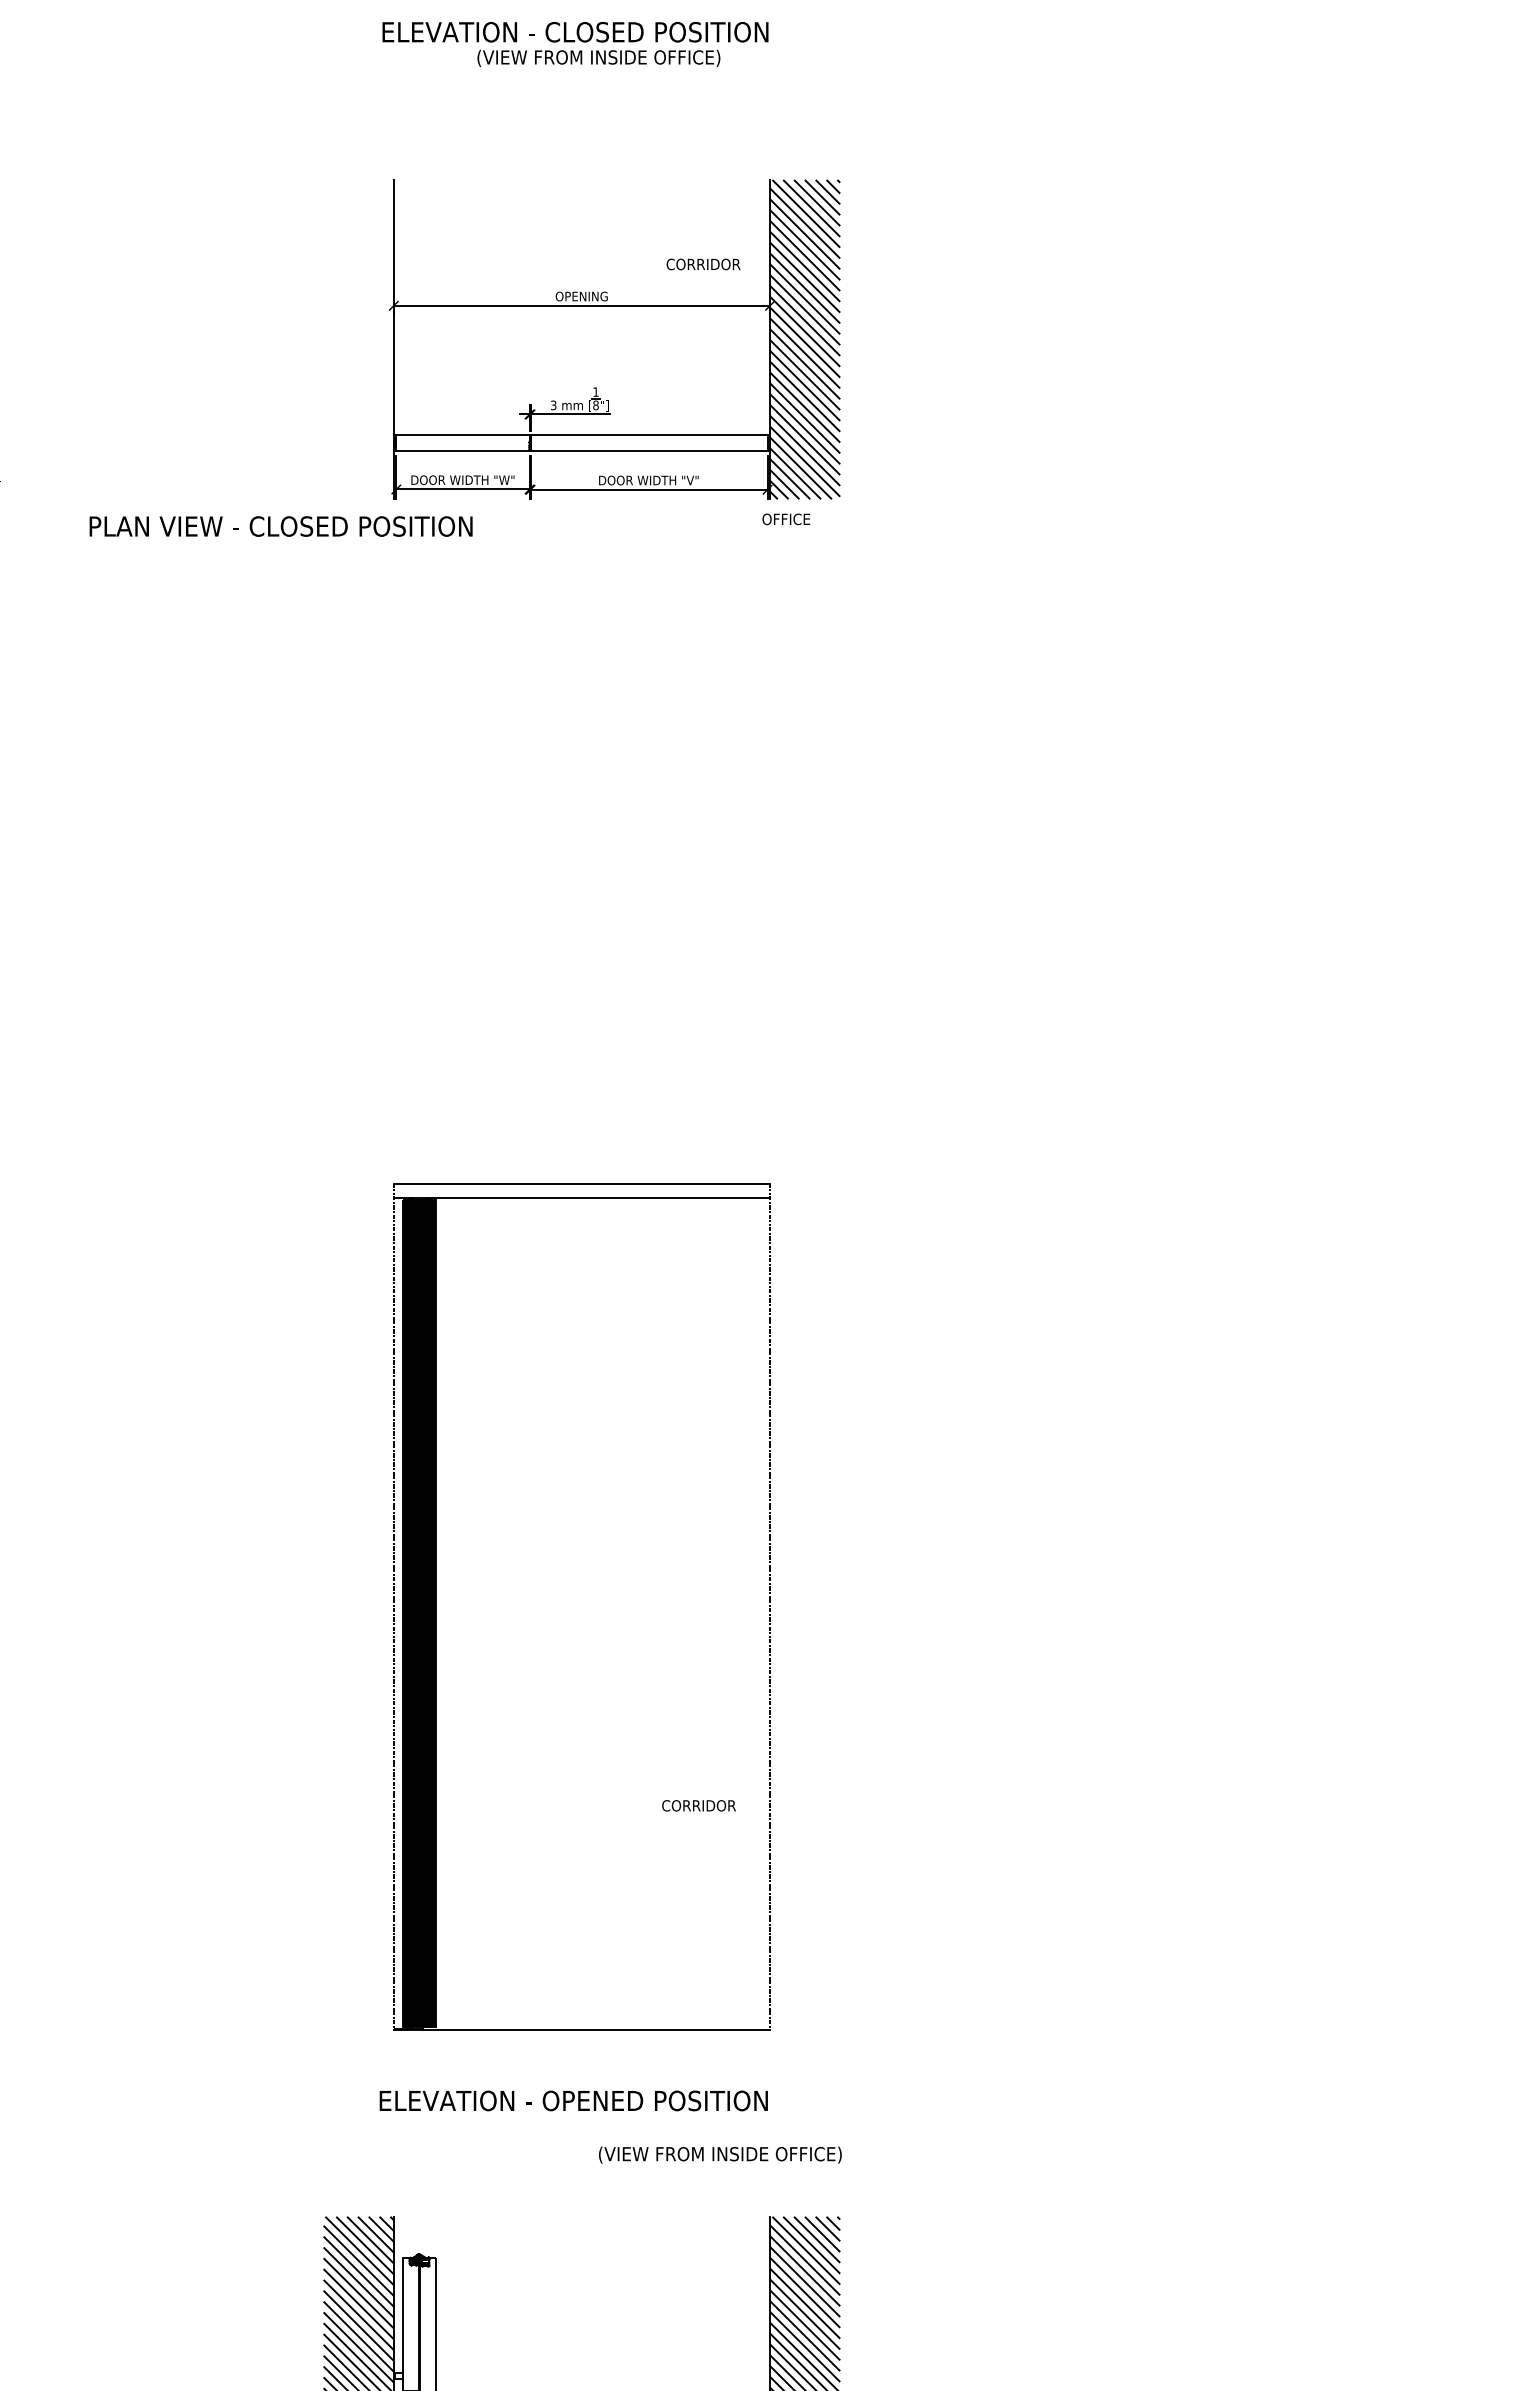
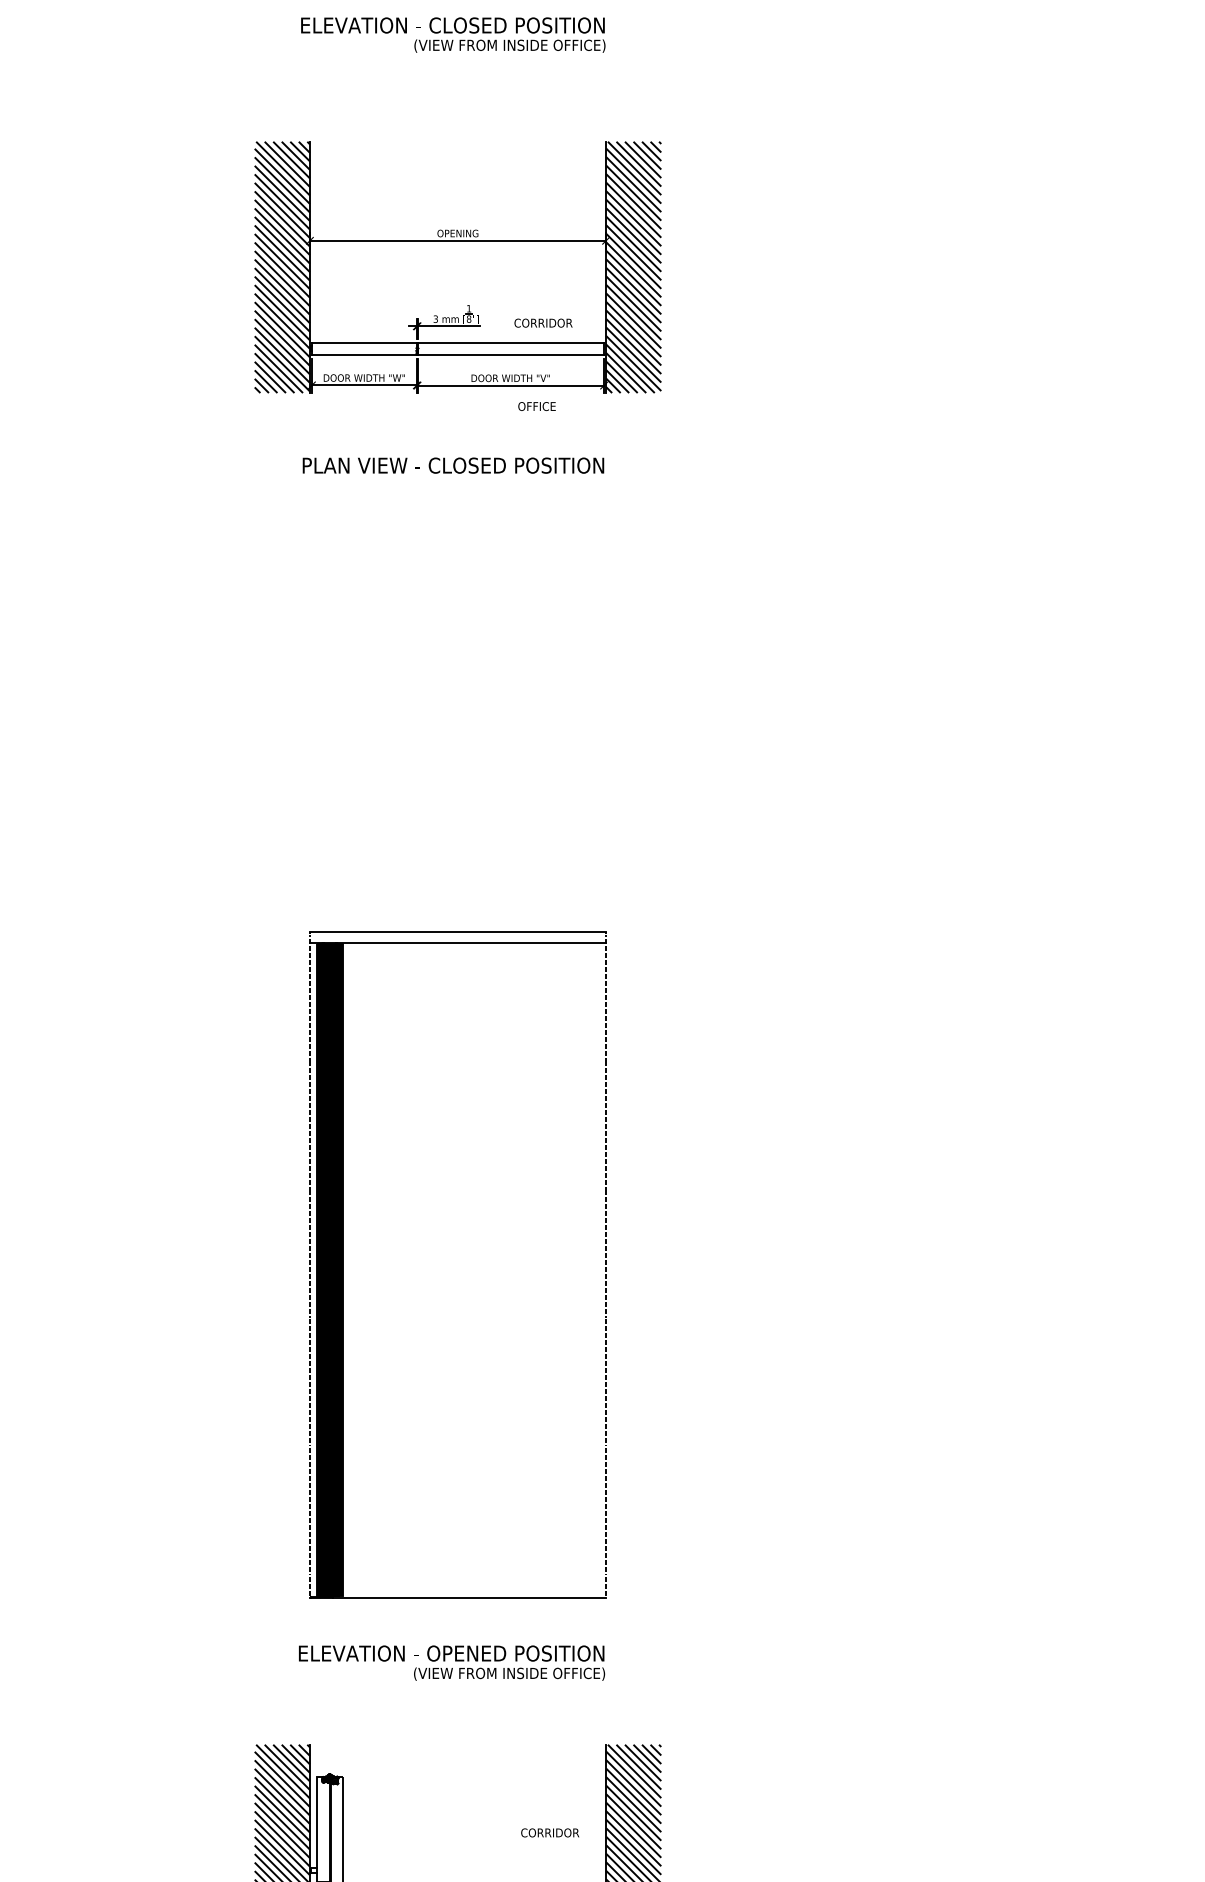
text: (598, 57) -> (509, 45), moved
text: (703, 264) -> (543, 323), moved
hatch: (358, 339) -> (282, 267), added
text: (786, 519) -> (537, 406), moved
text: (280, 526) -> (452, 465), moved
text: (698, 1805) -> (549, 1832), moved
text: (720, 2154) -> (509, 1673), moved

